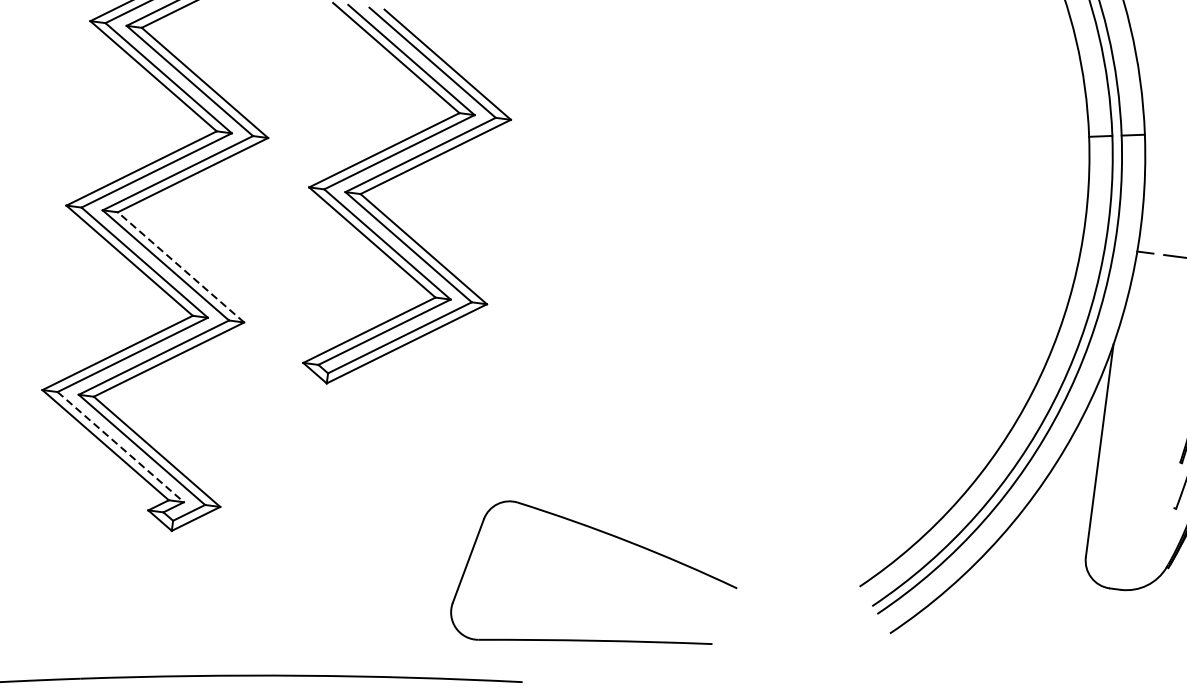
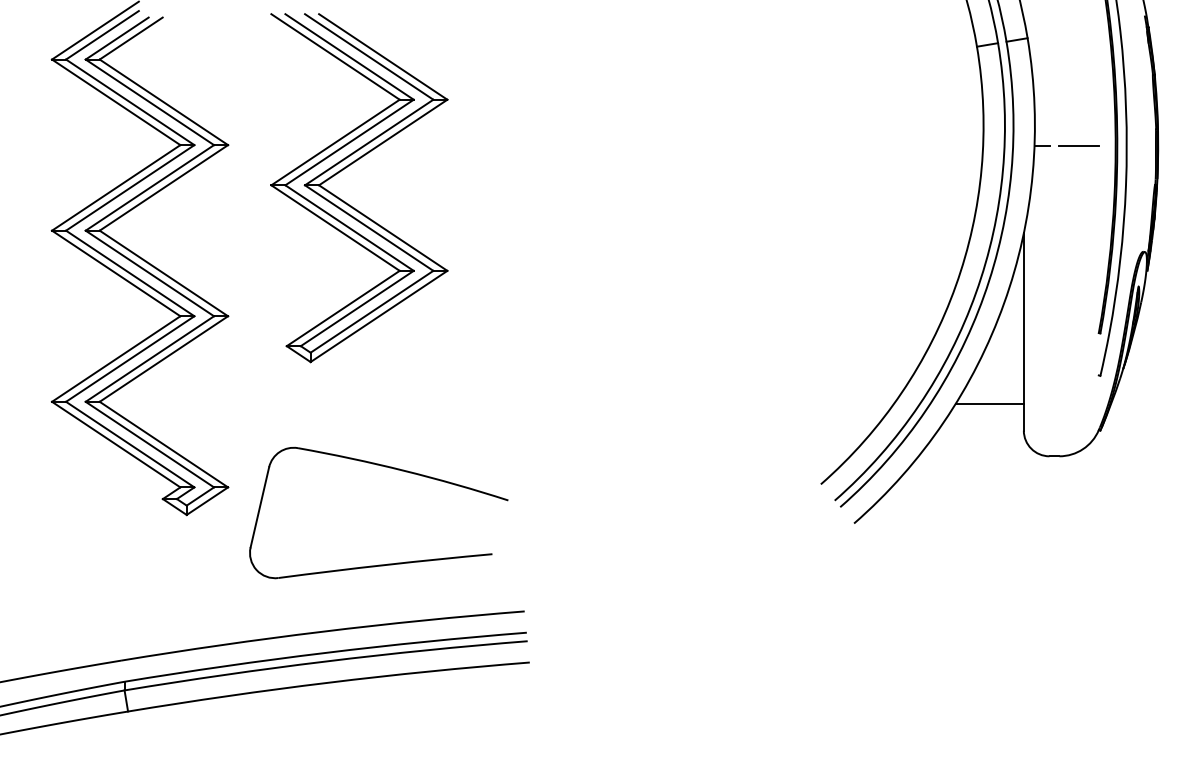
line: (180, 267) -> (163, 273), dashed -> solid
line: (121, 447) -> (130, 444), dashed -> solid
line: (1052, 523) -> (989, 403), added
part: (613, 537) -> (389, 468), moved

